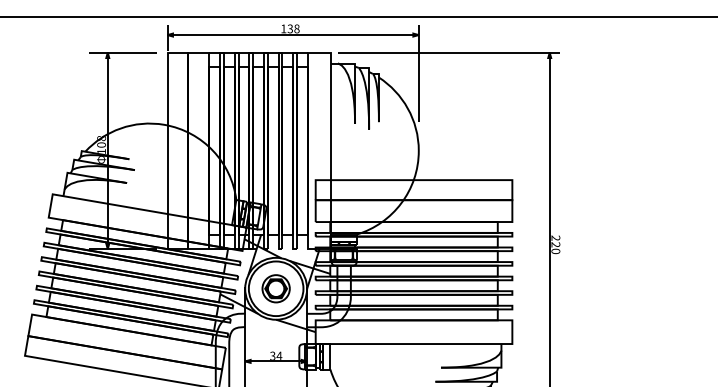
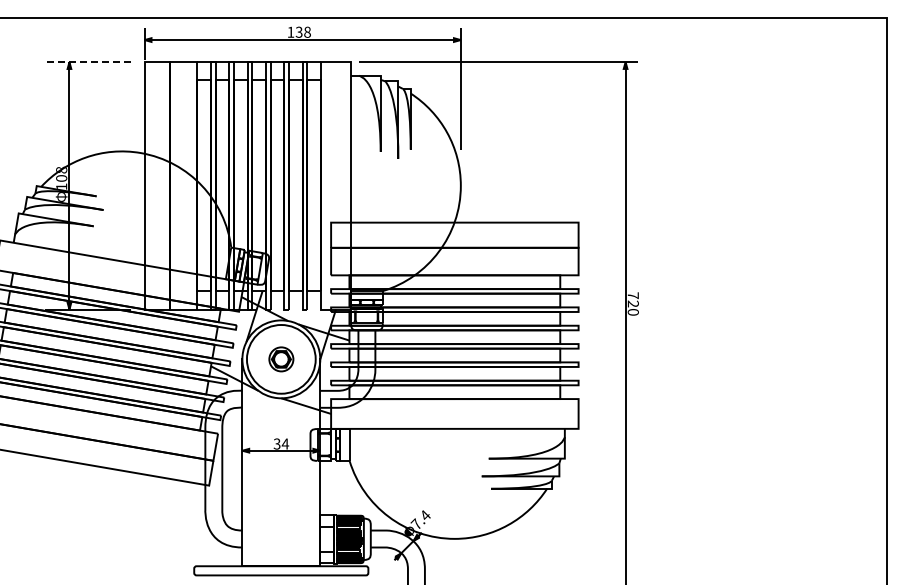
line: (122, 52) -> (88, 62), solid -> dashed
text: (555, 238) -> (632, 295), 220 -> 720
part: (276, 288) -> (281, 359), size x0.7

